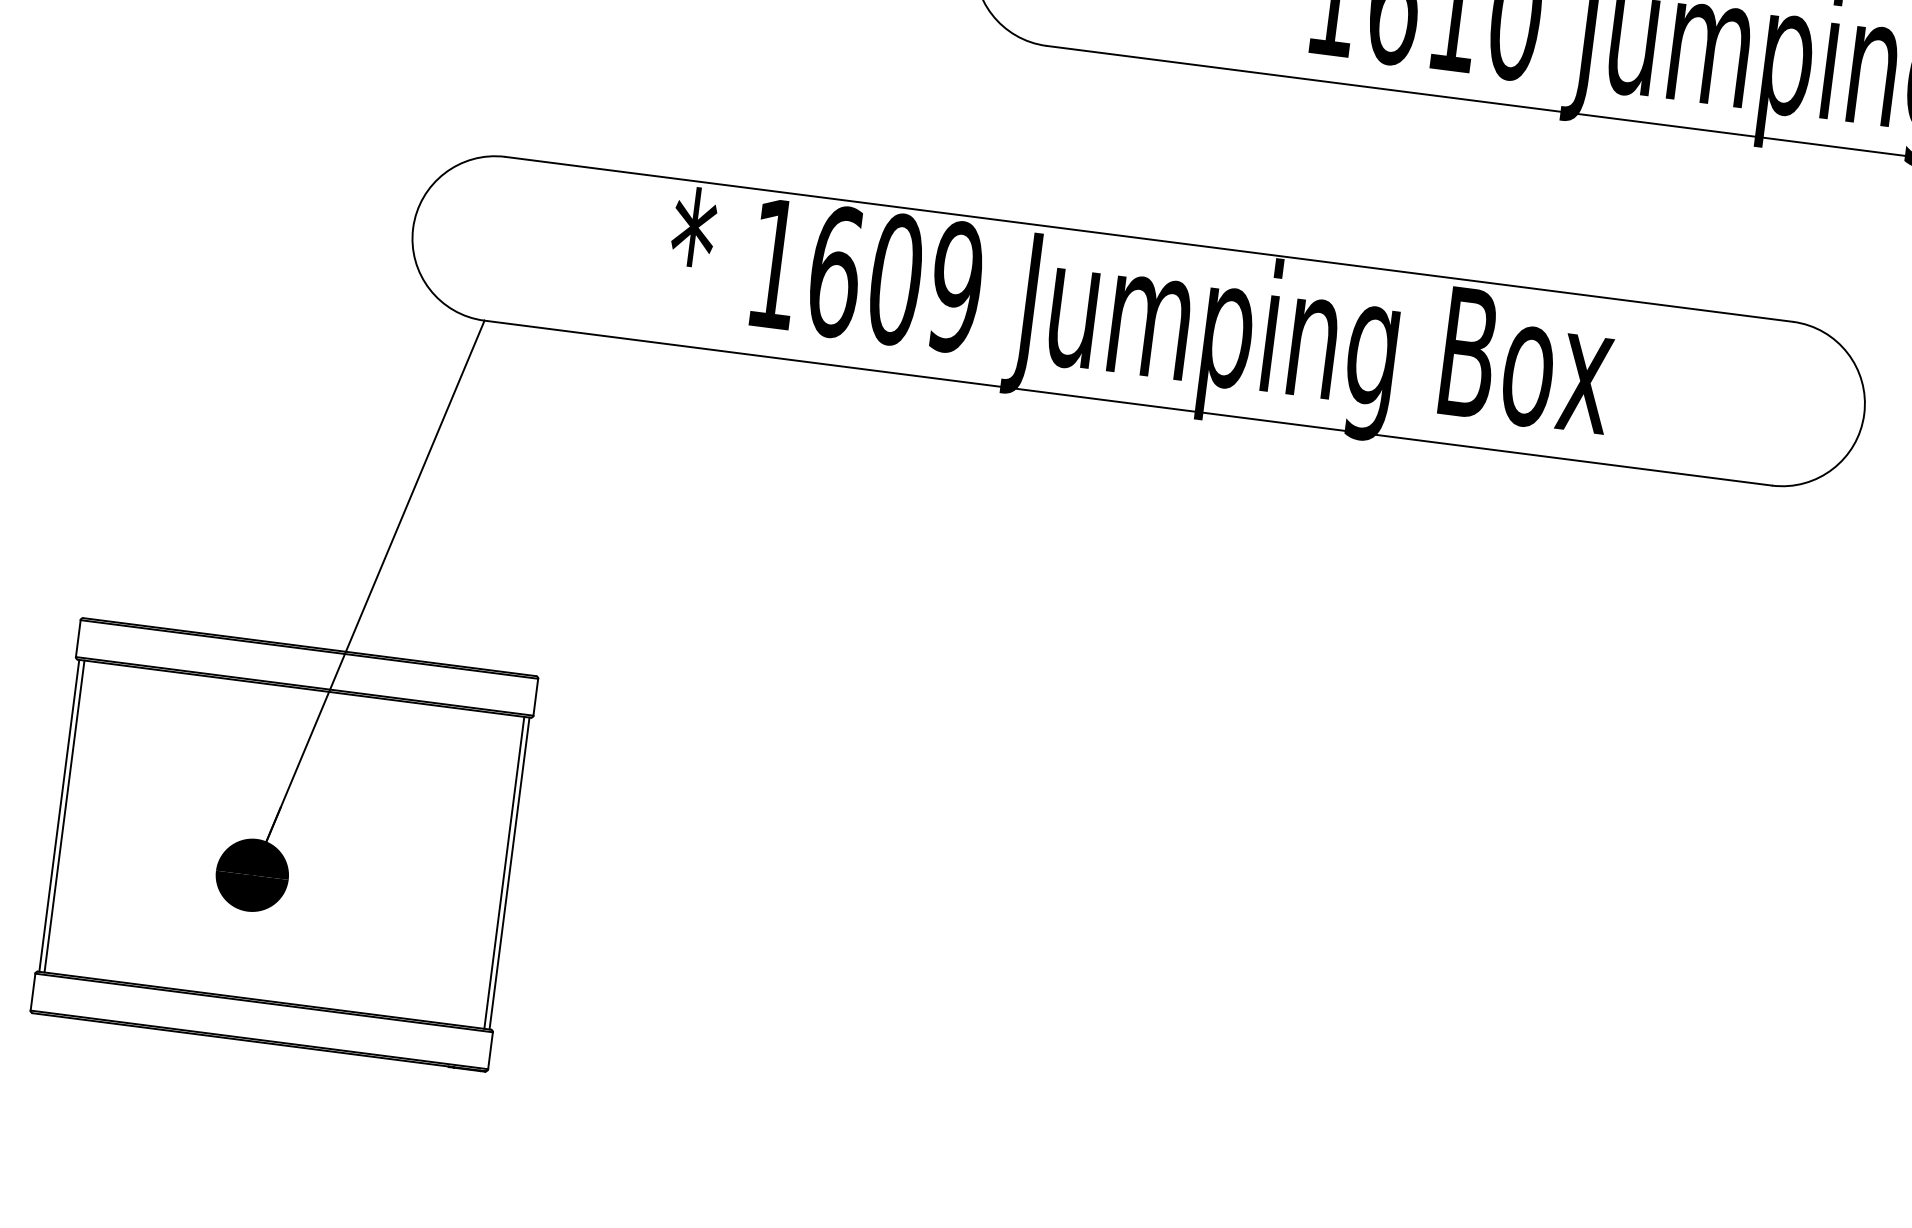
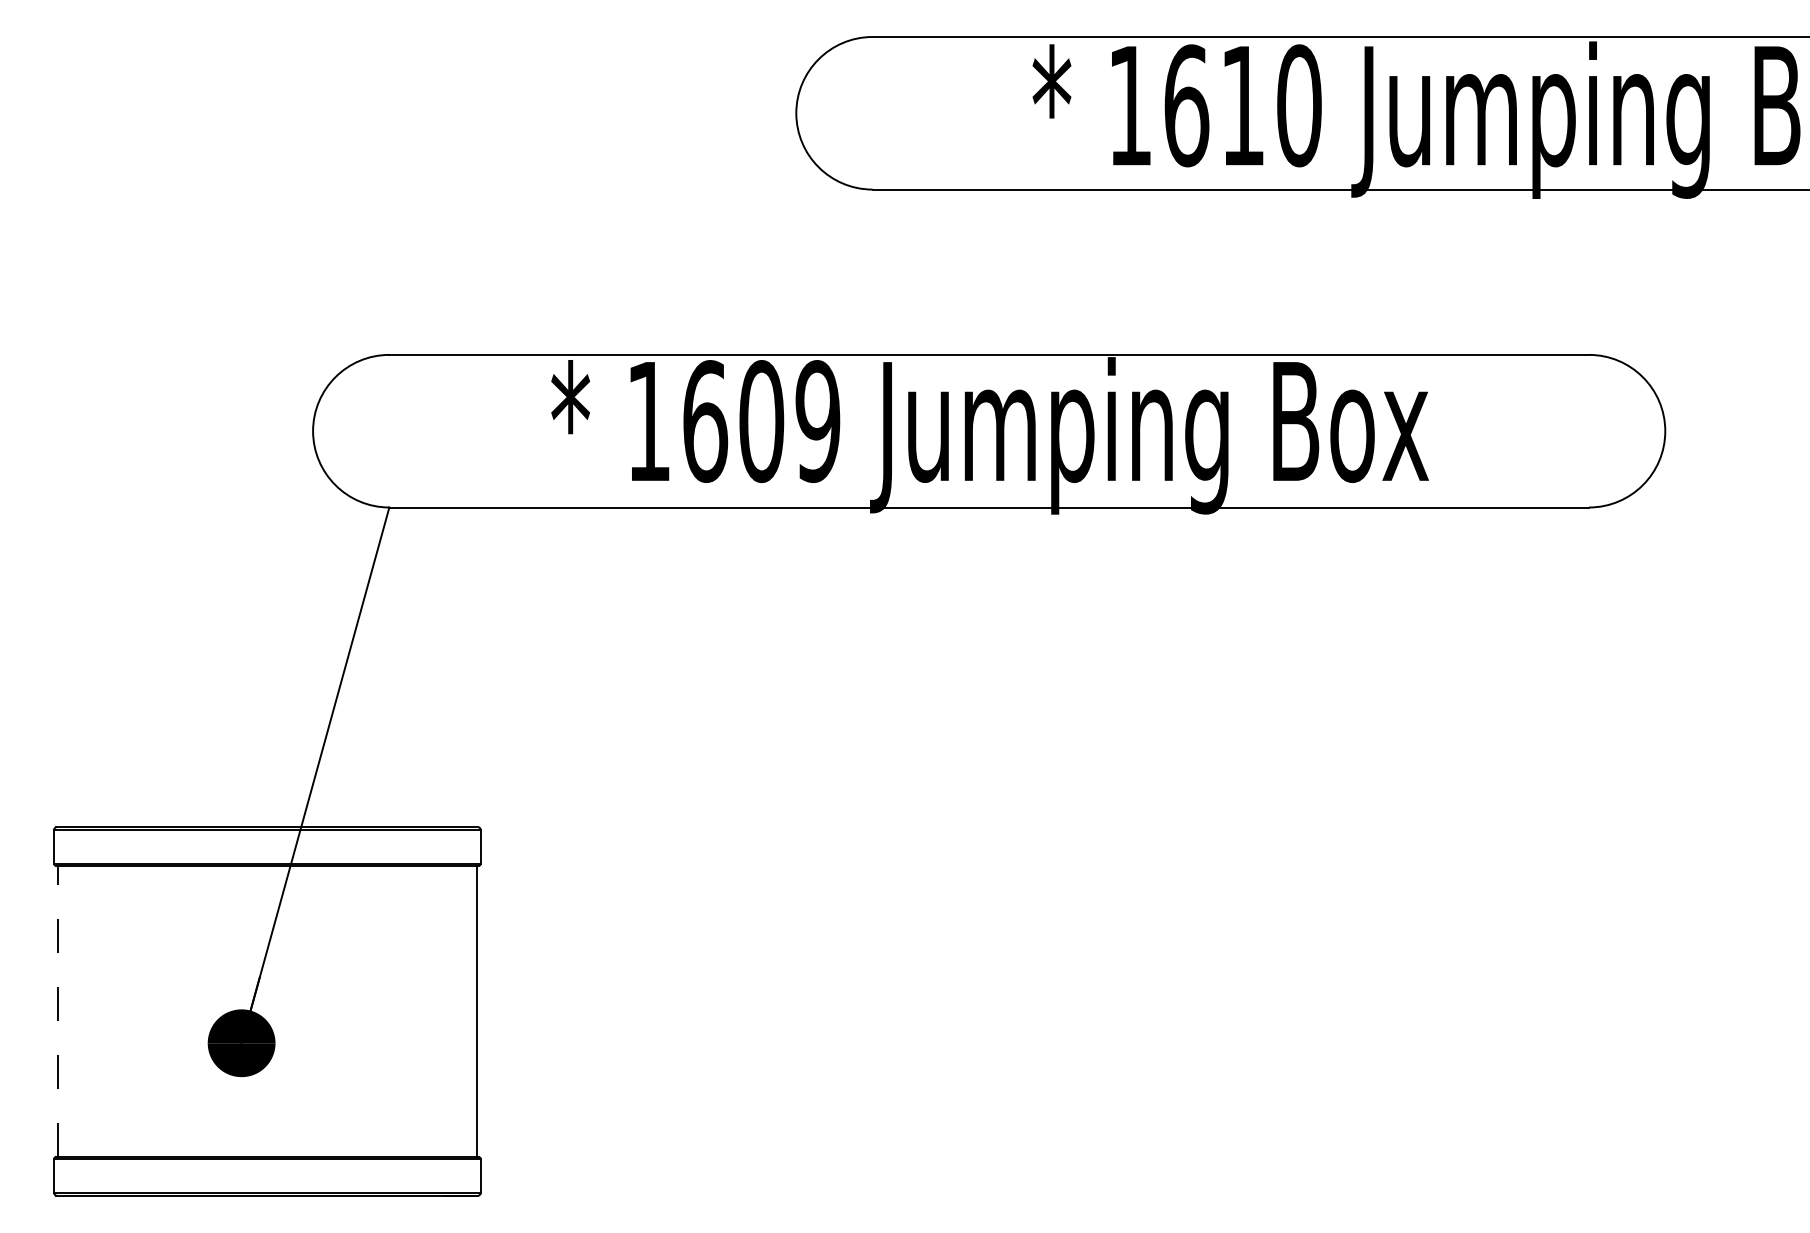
line: (59, 814) -> (57, 1010), solid -> dashed
line: (64, 816) -> (62, 1011), removed
line: (504, 872) -> (472, 1011), removed

